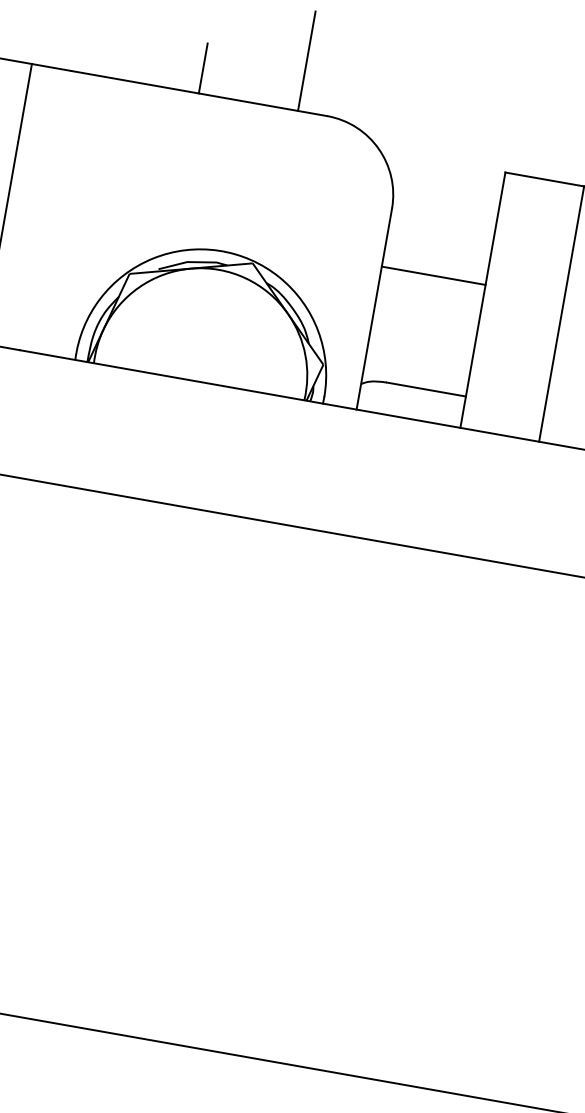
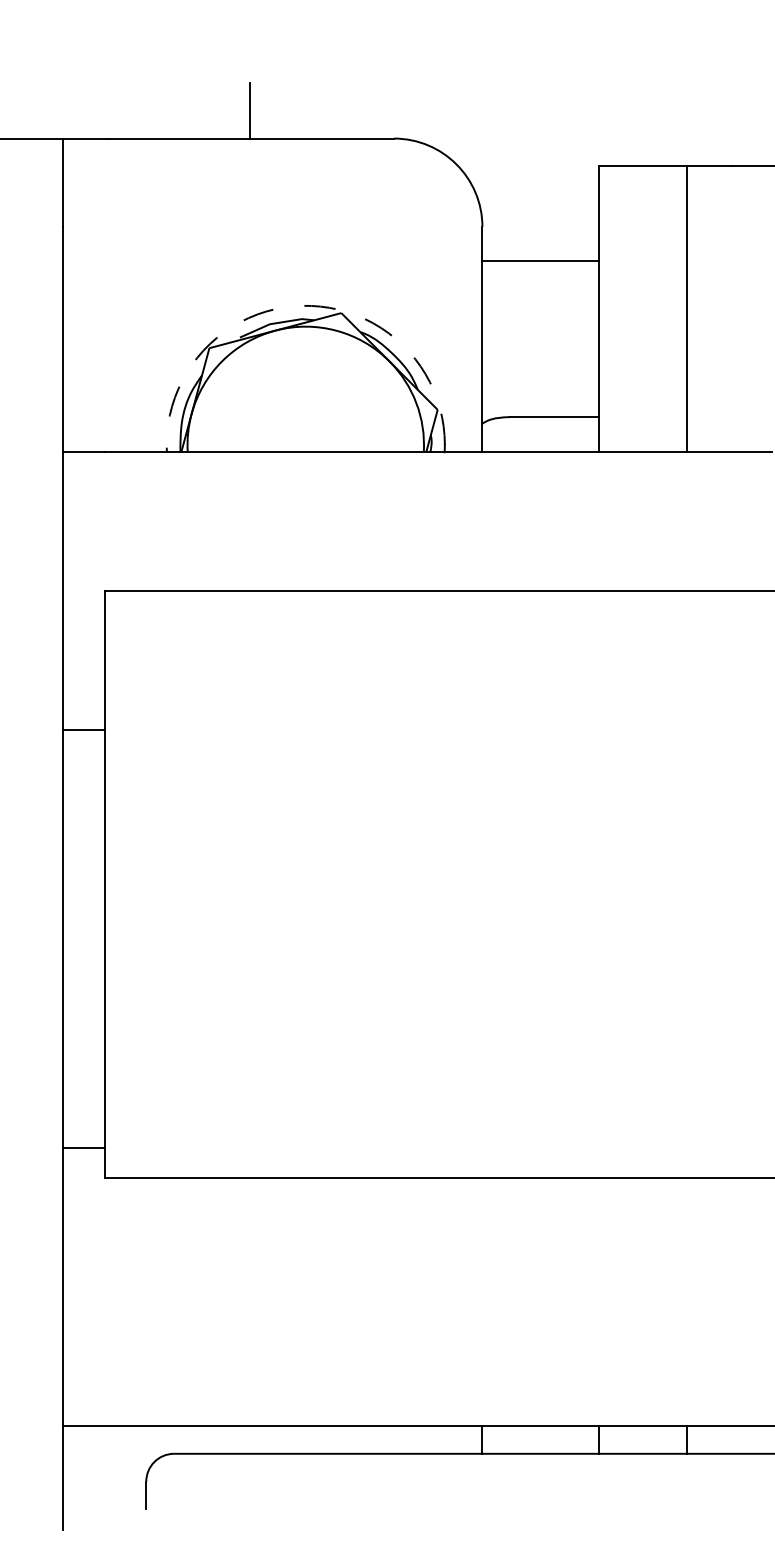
line: (306, 60) -> (361, 82), removed
arc: (219, 250) -> (302, 305), solid -> dashed
line: (433, 275) -> (540, 260), moved

